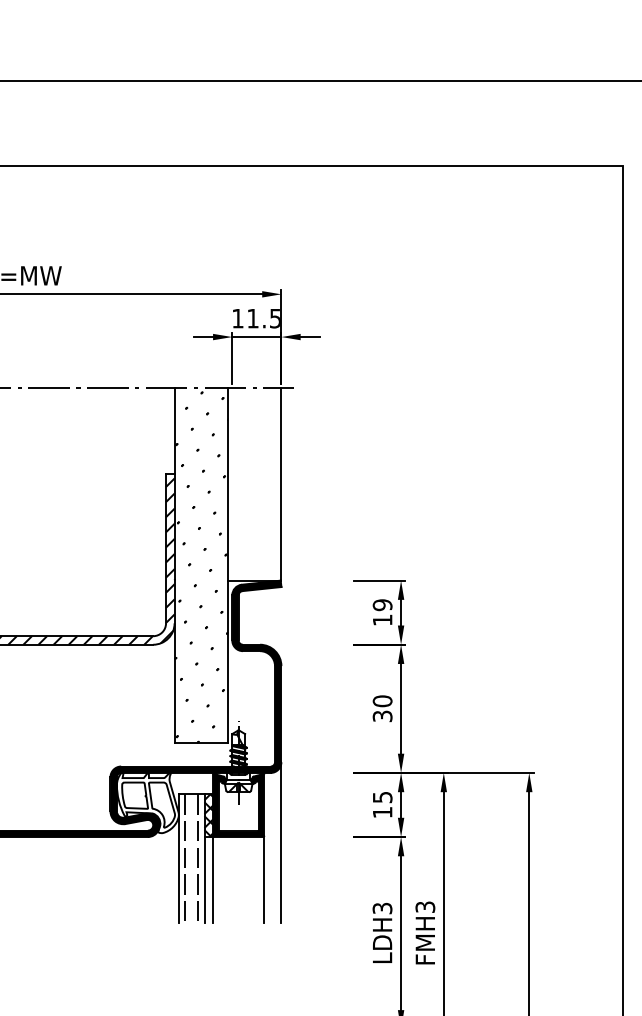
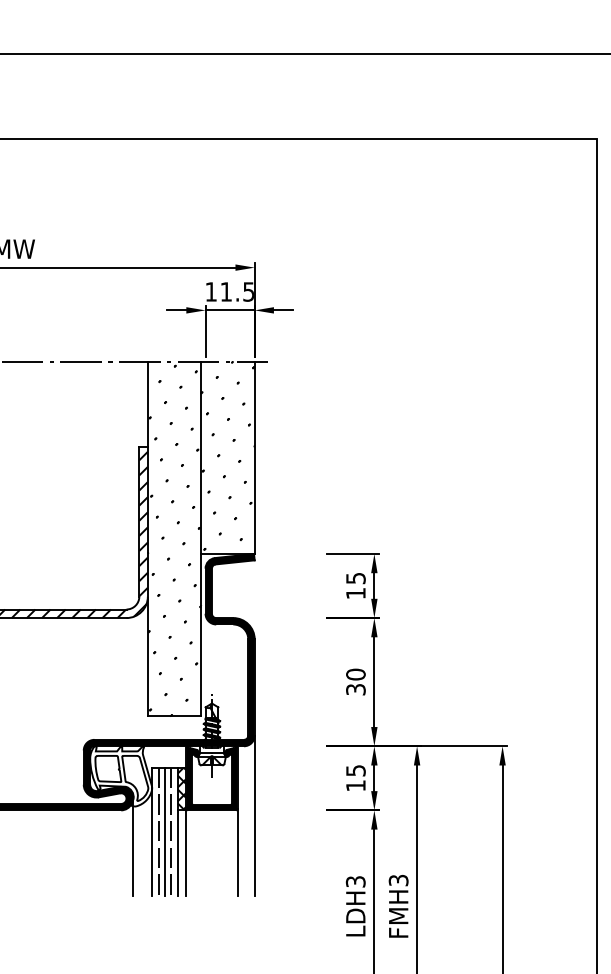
hatch: (254, 484) -> (227, 457), added
text: (382, 605) -> (355, 578), 19 -> 15
line: (191, 858) -> (164, 831), added
line: (159, 873) -> (132, 846), added

